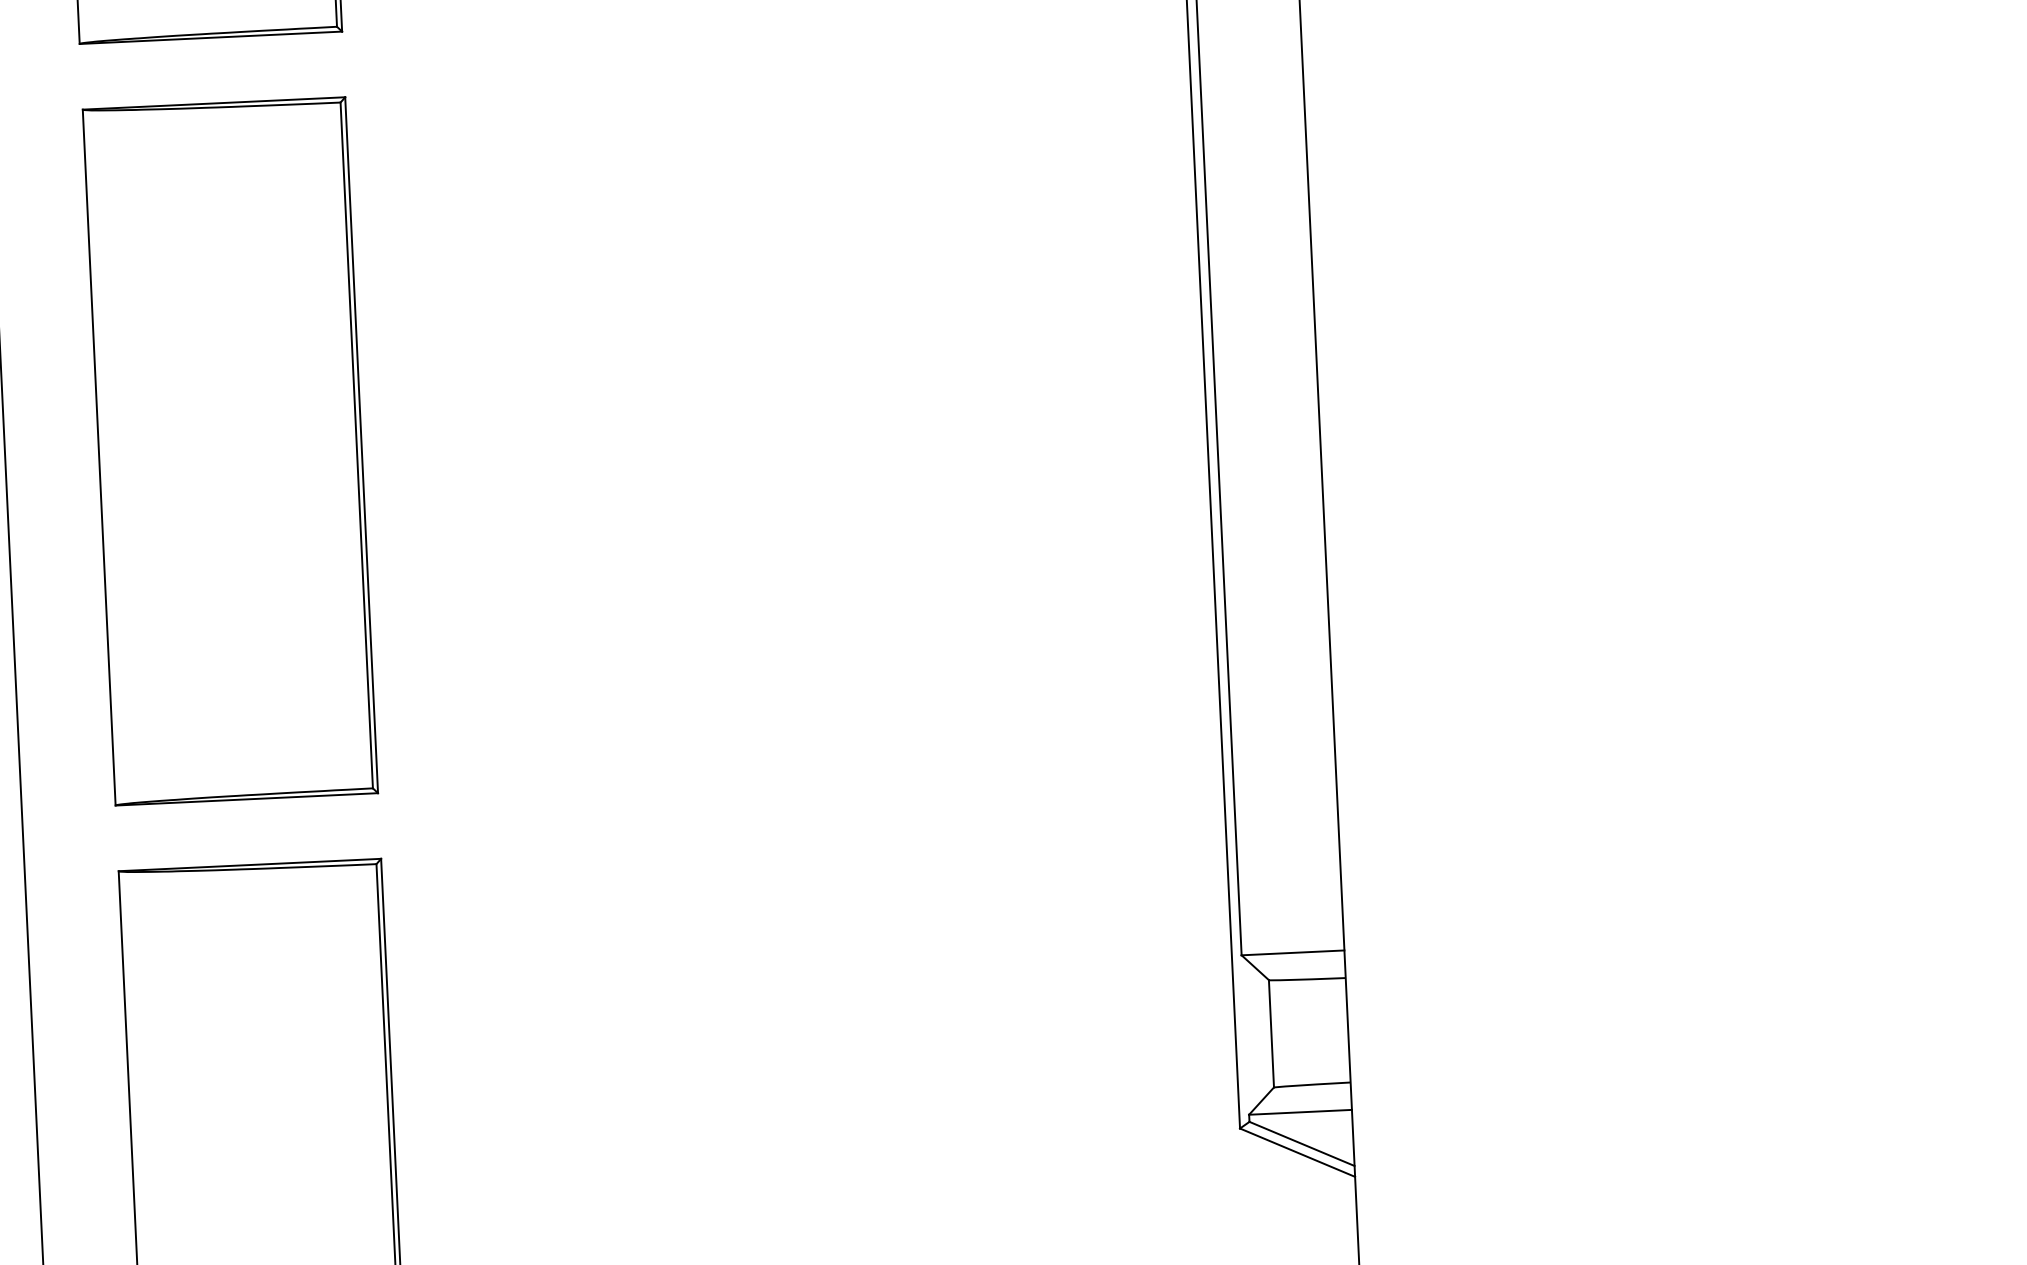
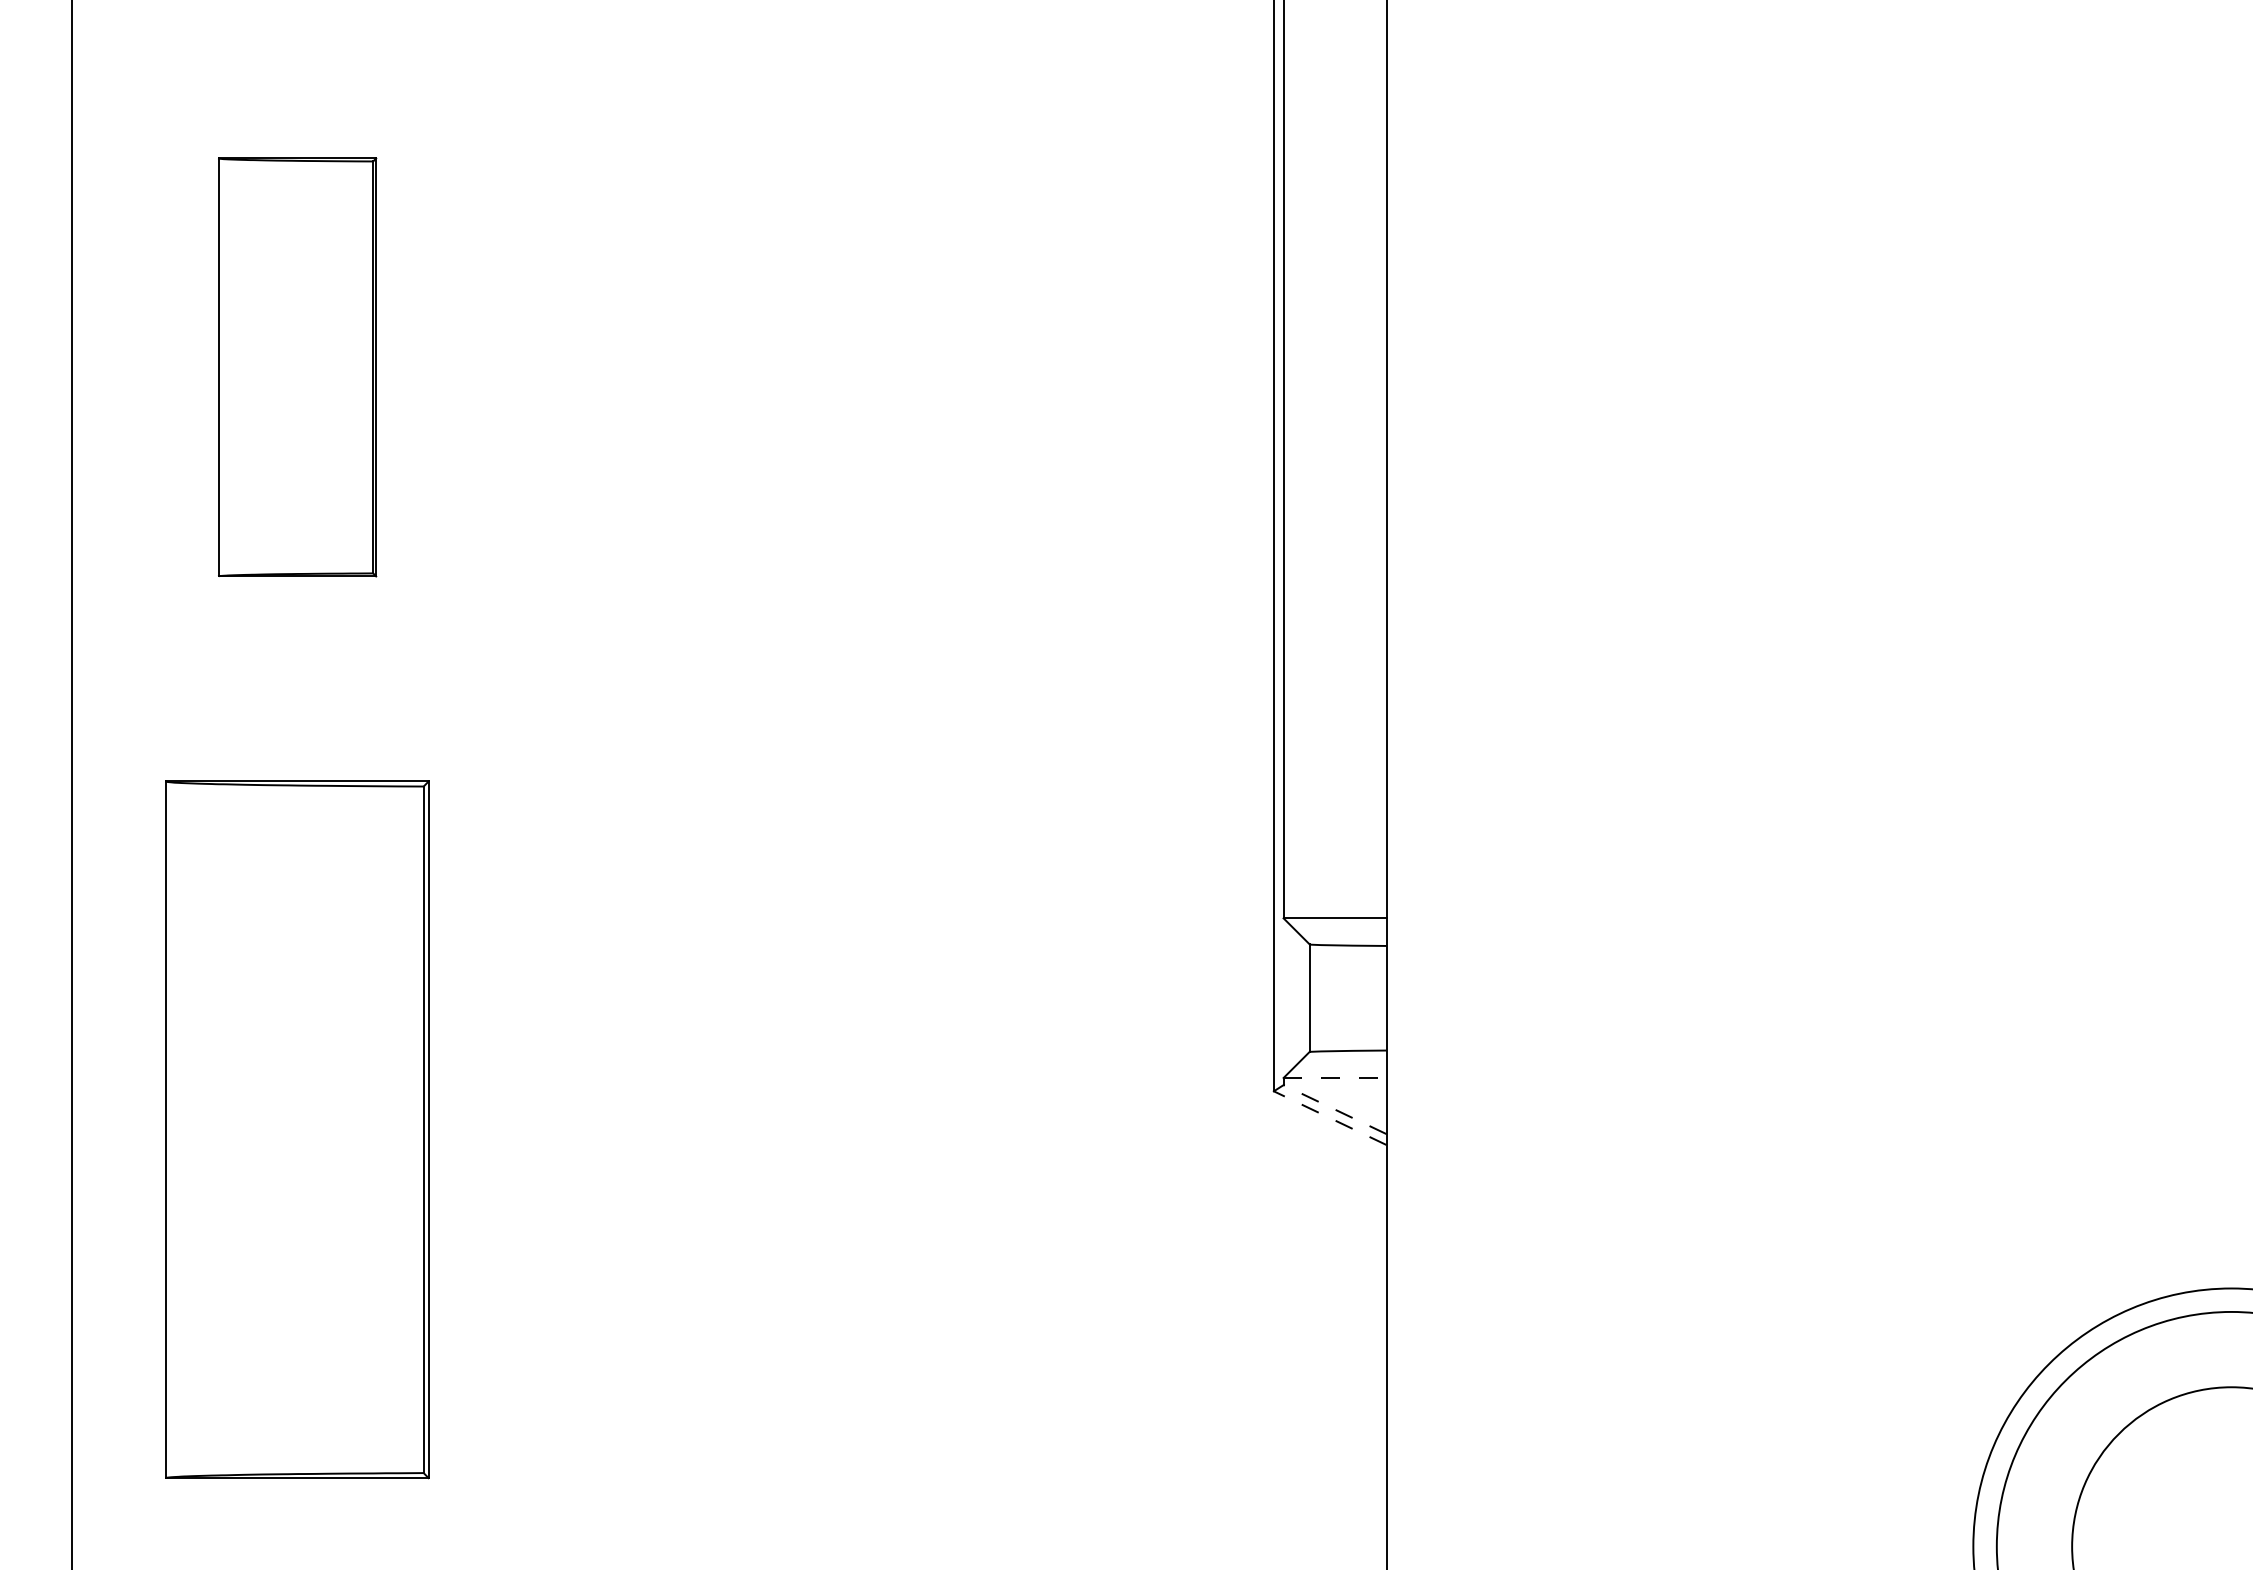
part: (230, 451) -> (297, 367), size x0.6
line: (1300, 1111) -> (1335, 1077), solid -> dashed
line: (1302, 1143) -> (1335, 1109), solid -> dashed
line: (1296, 1152) -> (1329, 1117), solid -> dashed

